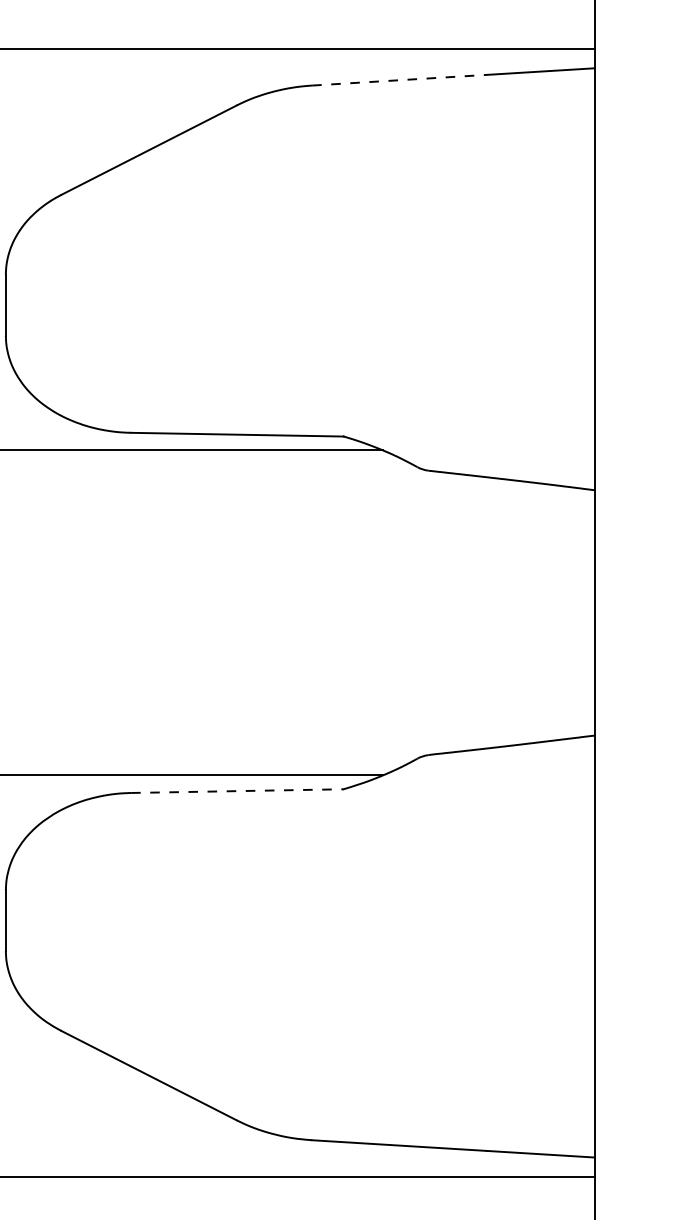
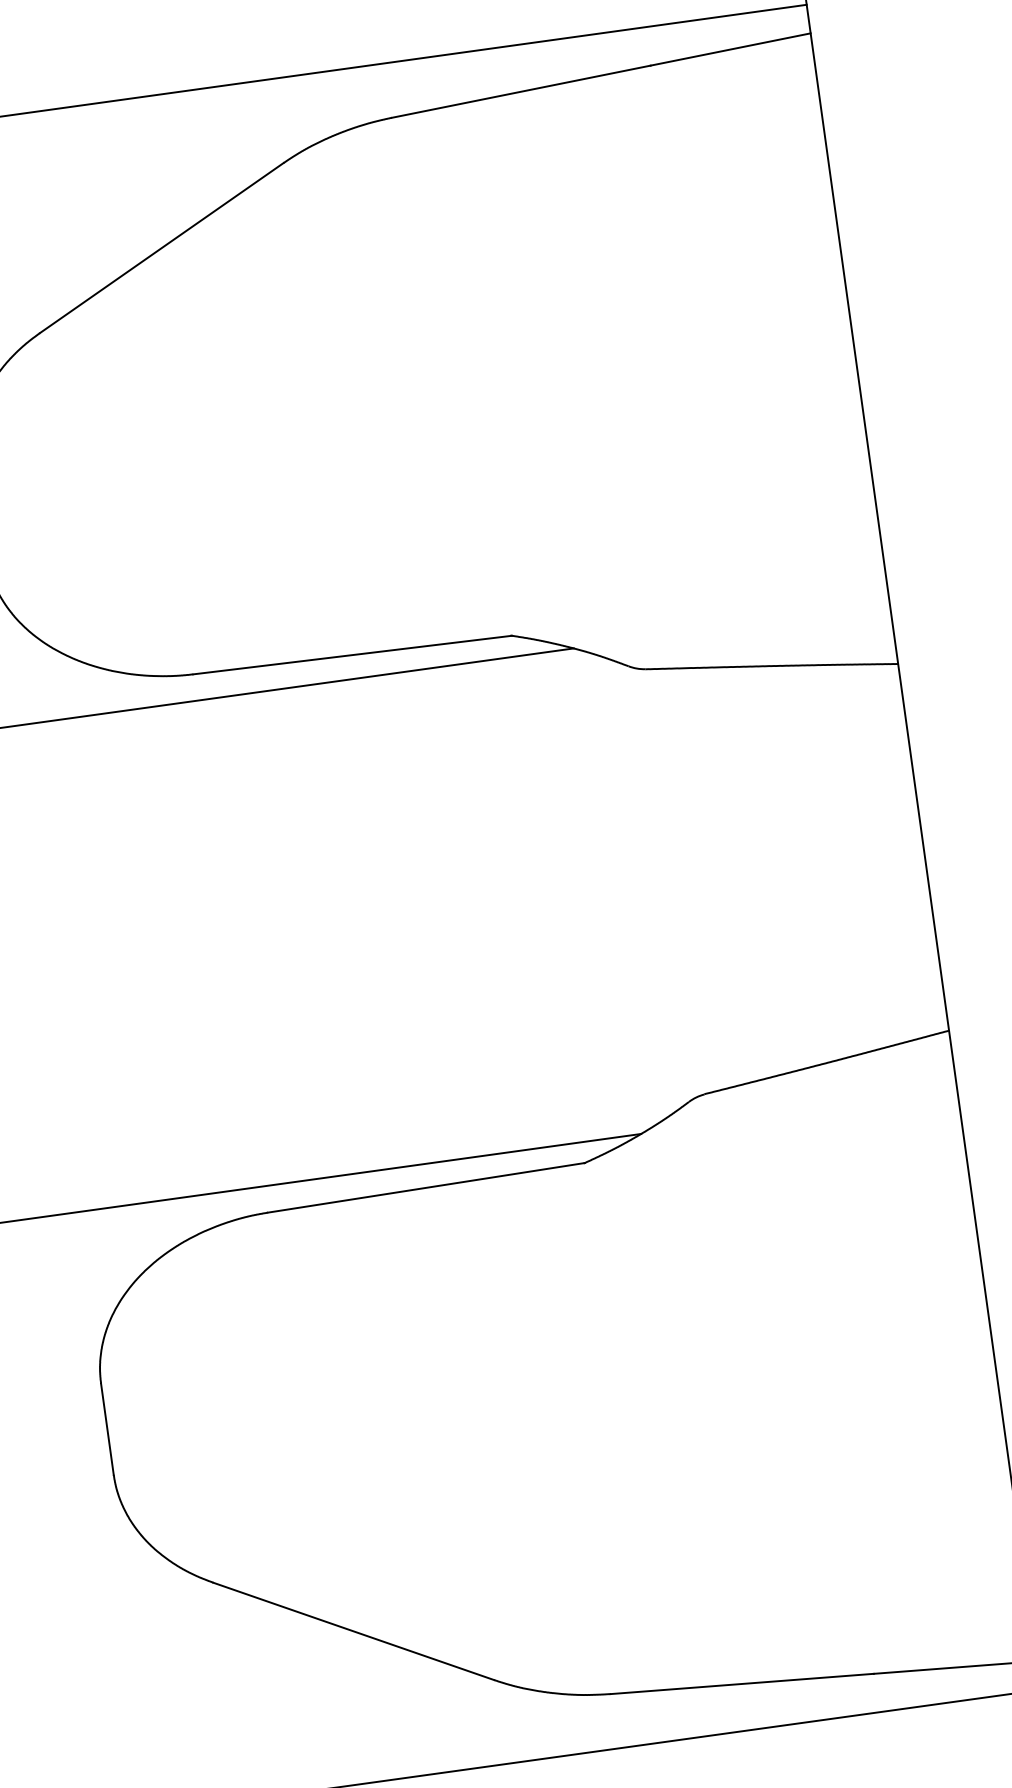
line: (399, 80) -> (521, 92), dashed -> solid
line: (237, 791) -> (426, 1188), dashed -> solid

